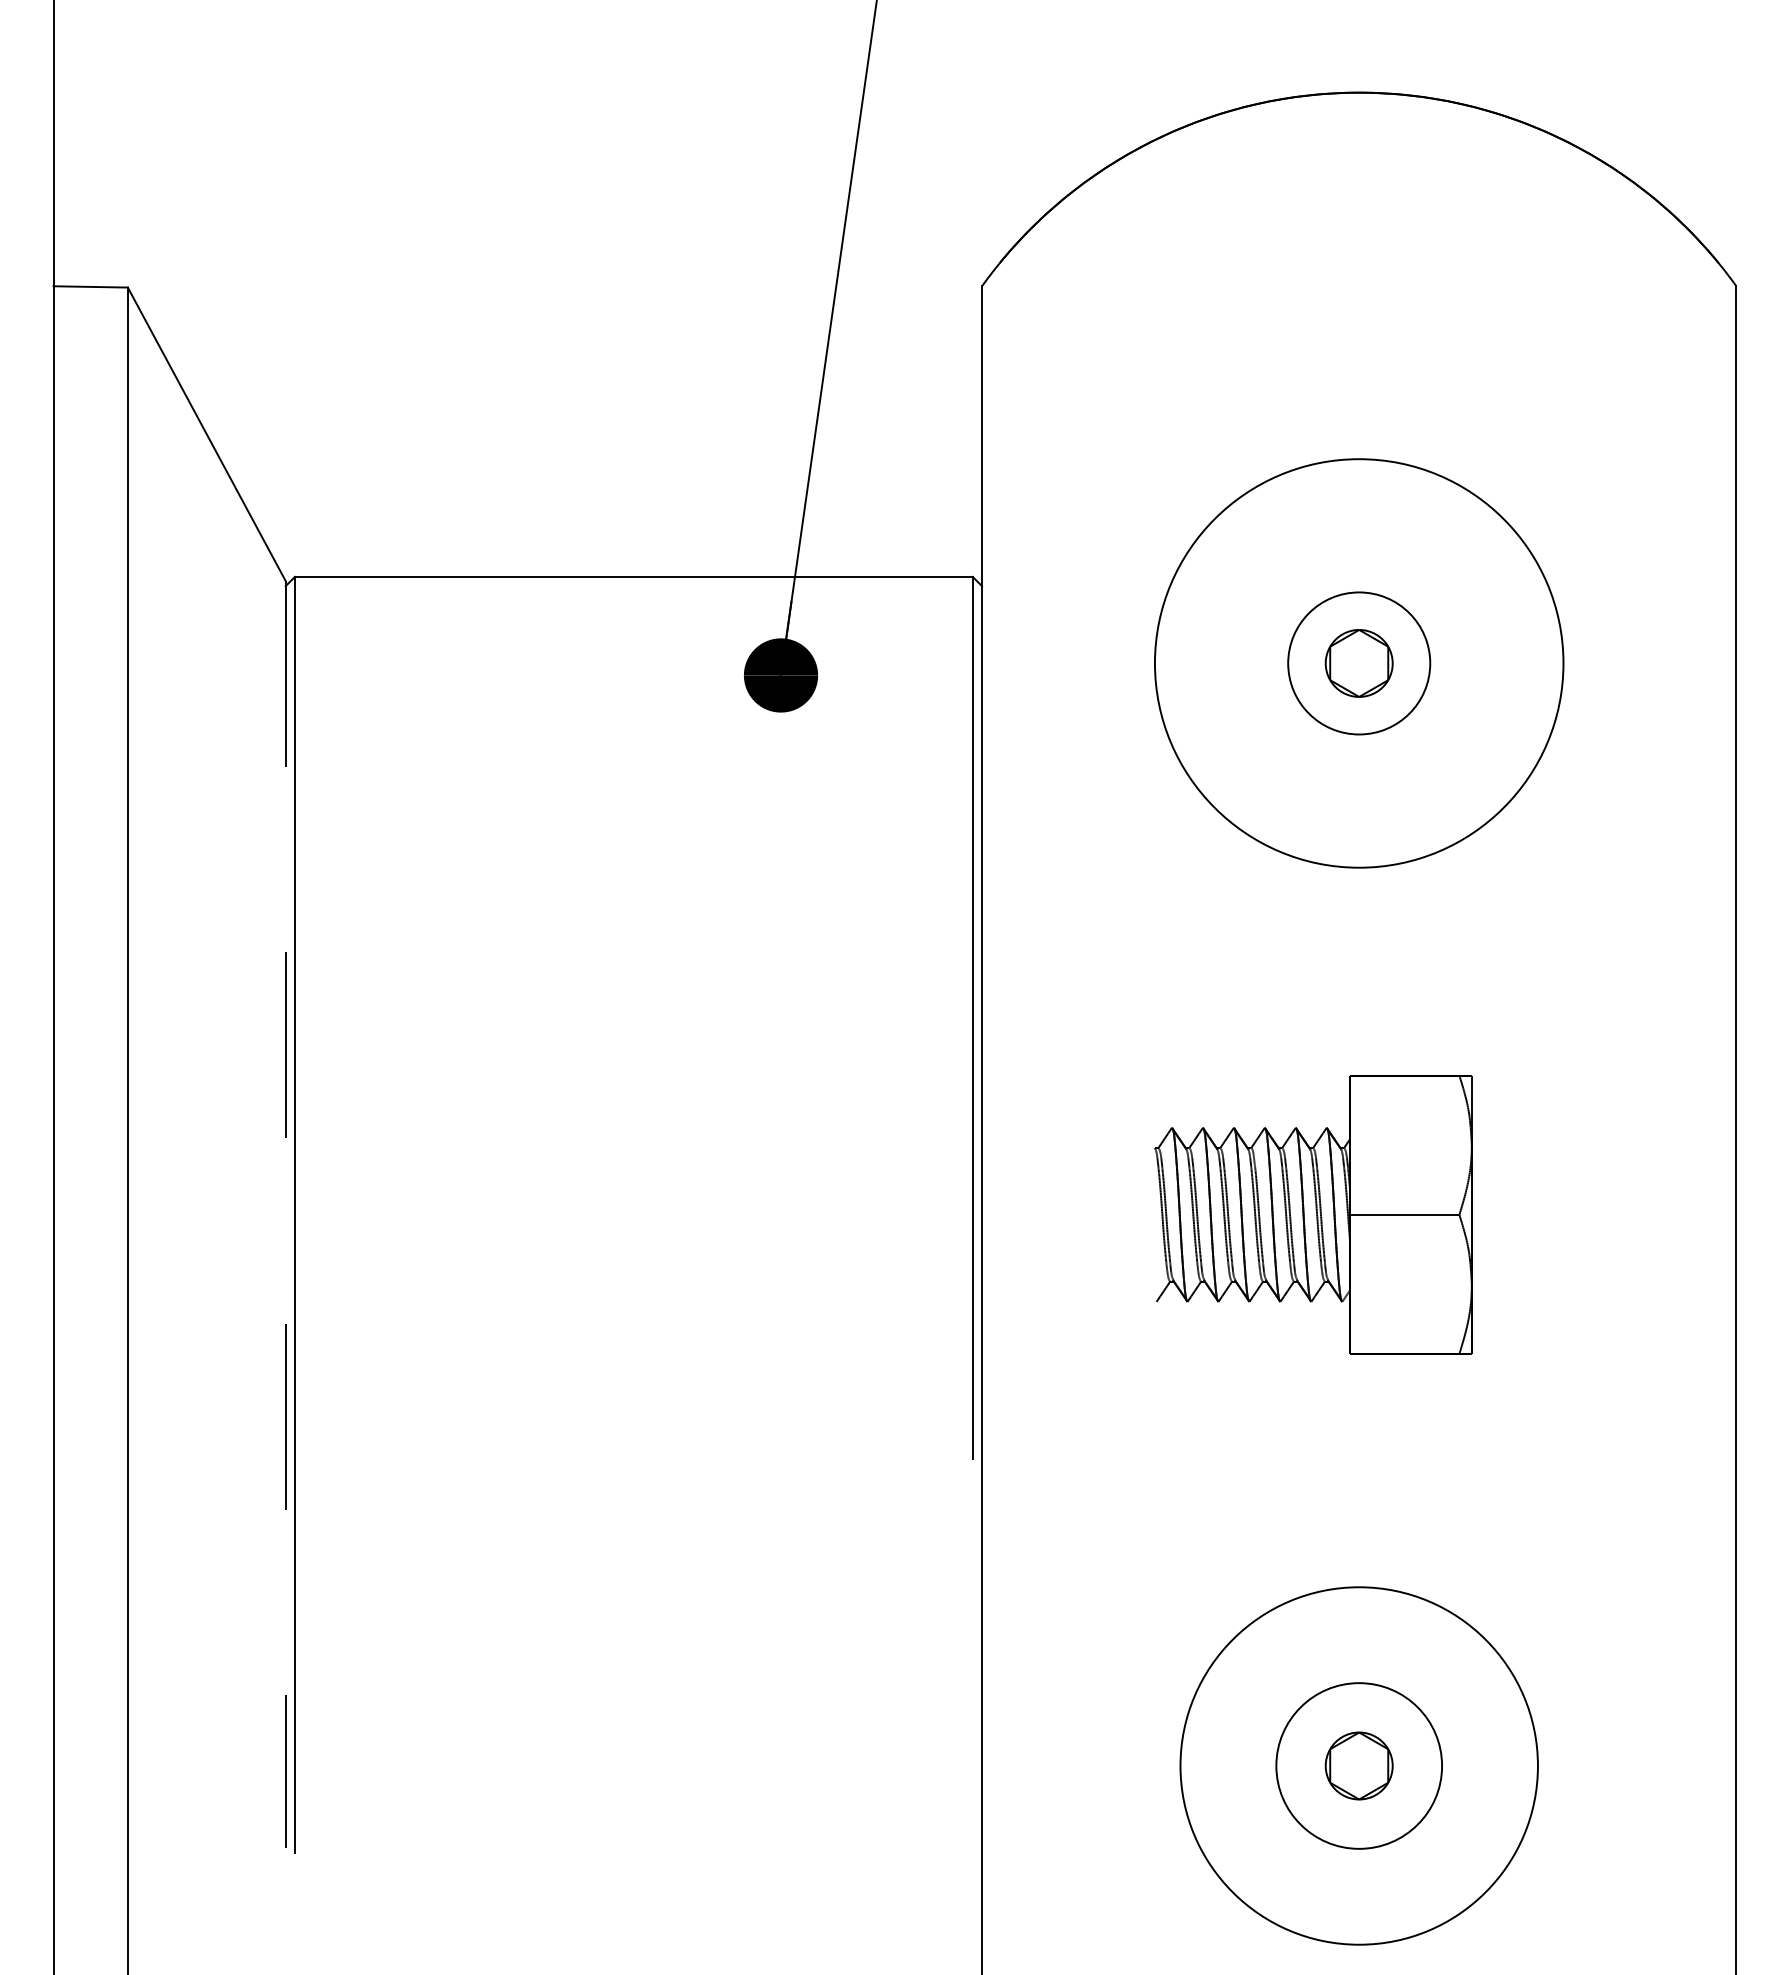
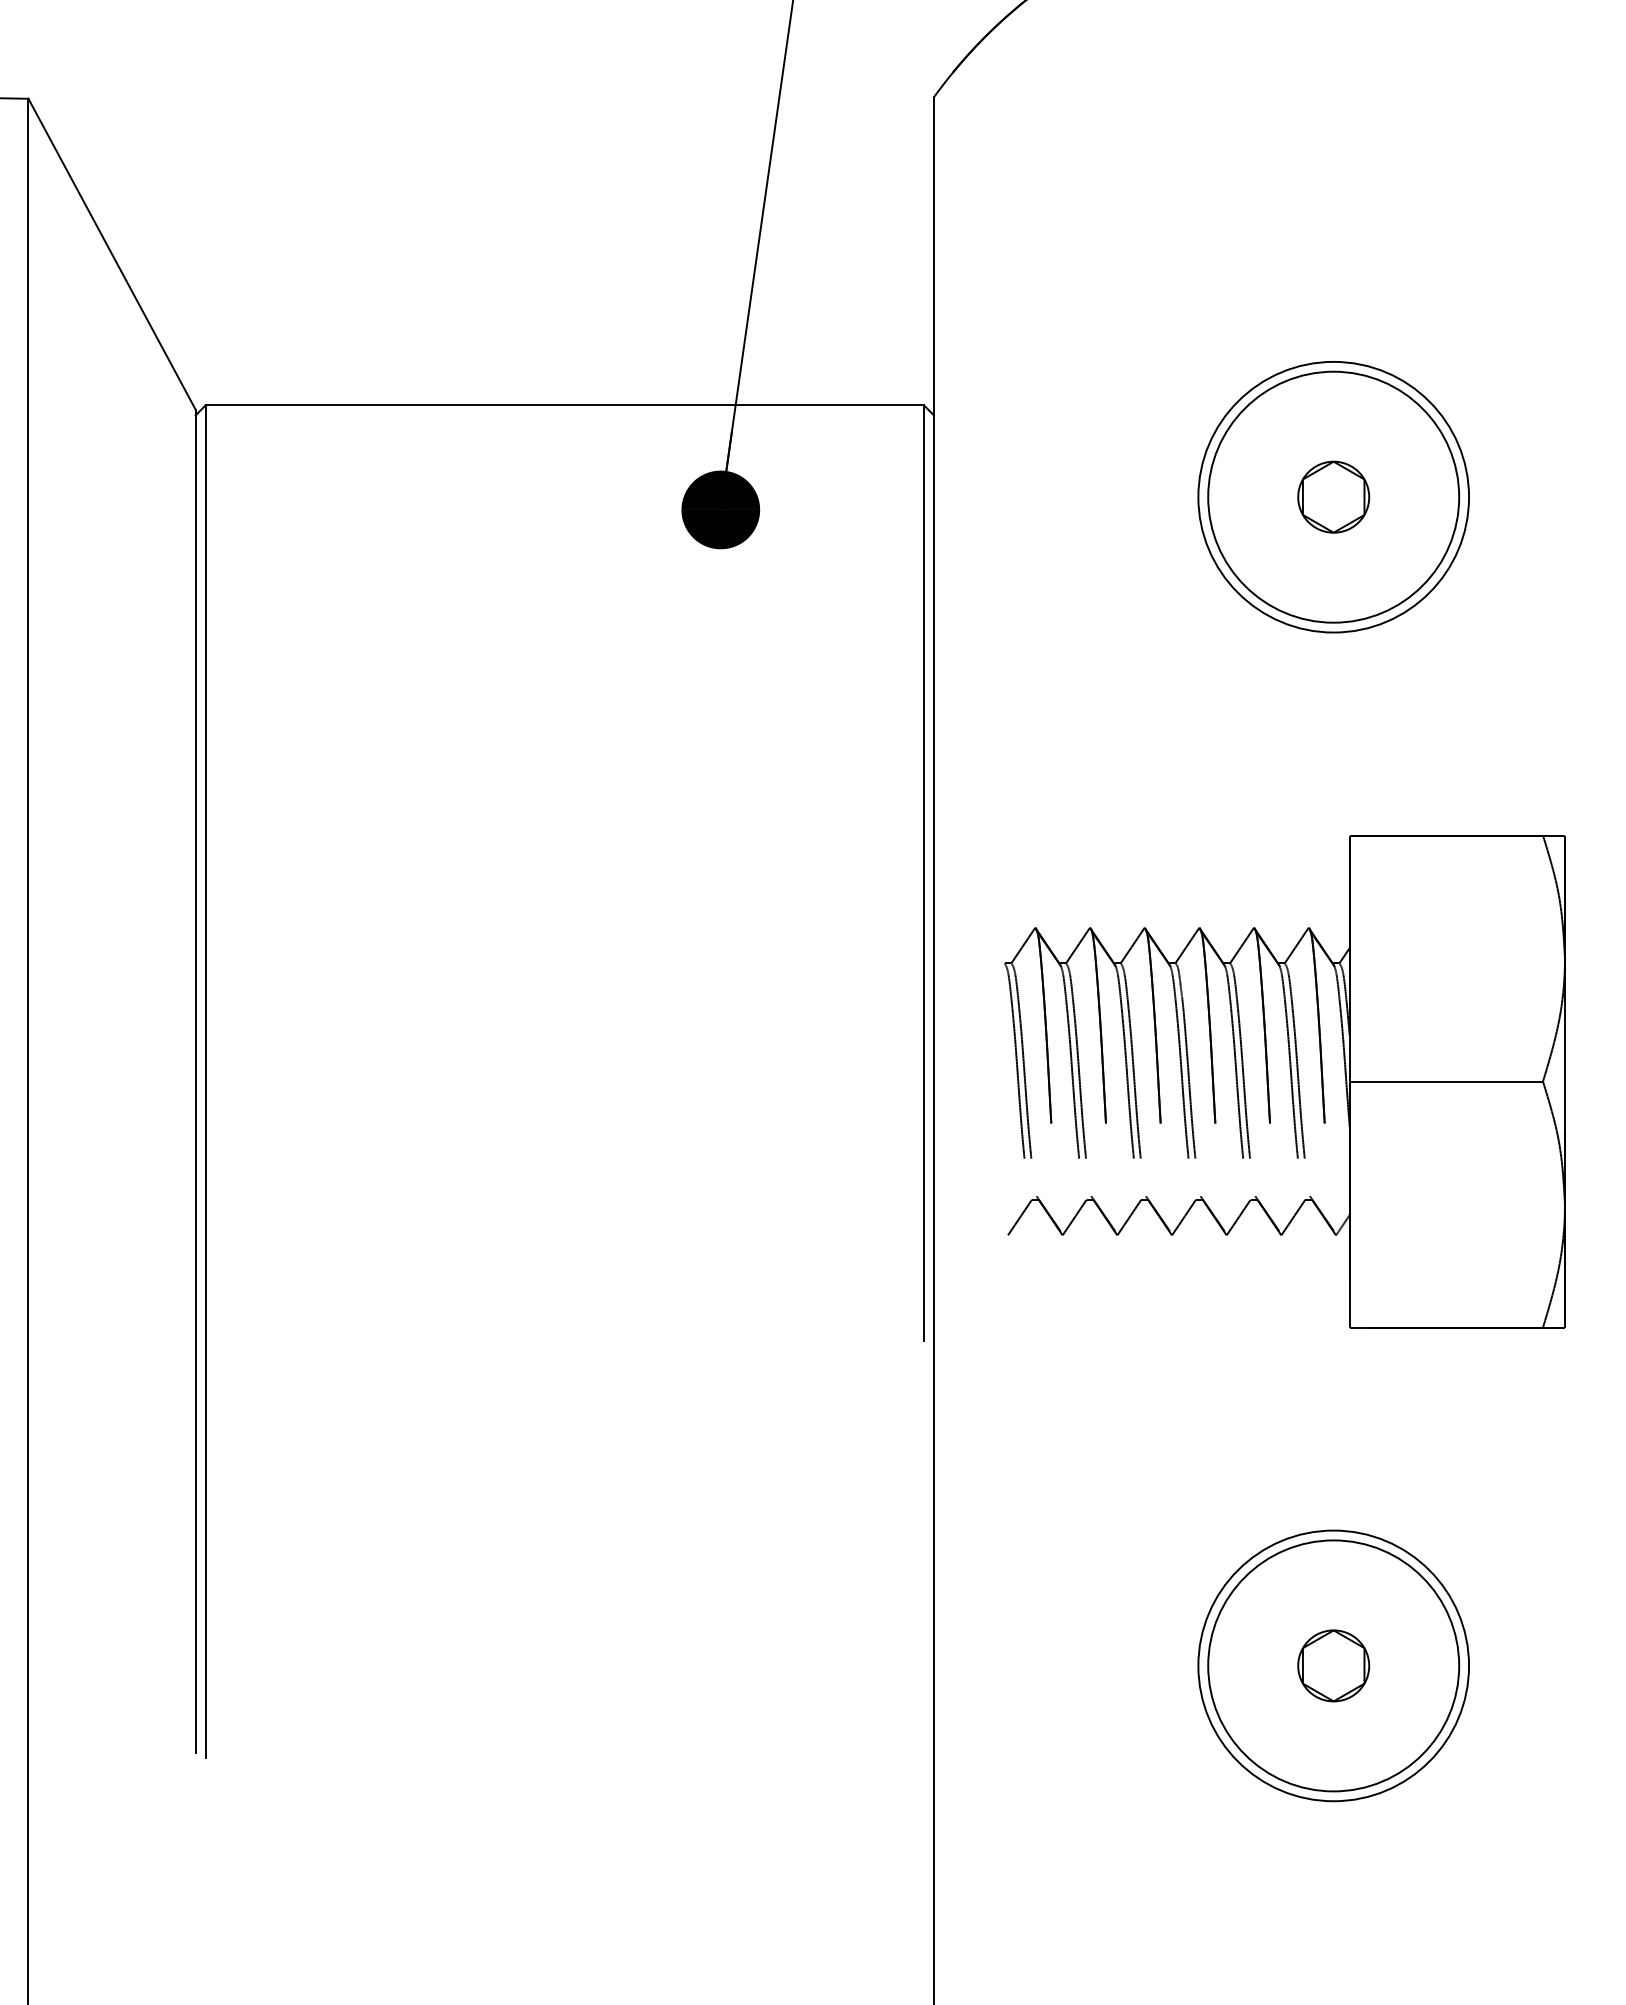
circle: (1358, 663) -> (1332, 497), size x0.62
circle: (1358, 663) -> (1332, 497), size x1.67
line: (285, 1214) -> (195, 1081), dashed -> solid
part: (1313, 1214) -> (1285, 1081), size x1.67
circle: (1358, 1765) -> (1332, 1665), size x0.71
circle: (1358, 1765) -> (1332, 1665), size x1.43

